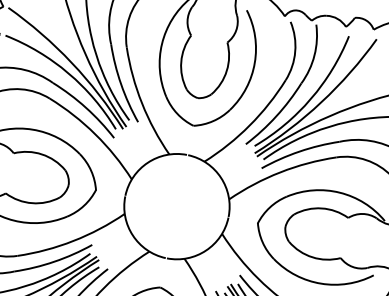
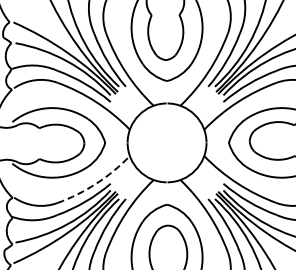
arc: (73, 240) -> (96, 183), solid -> dashed

